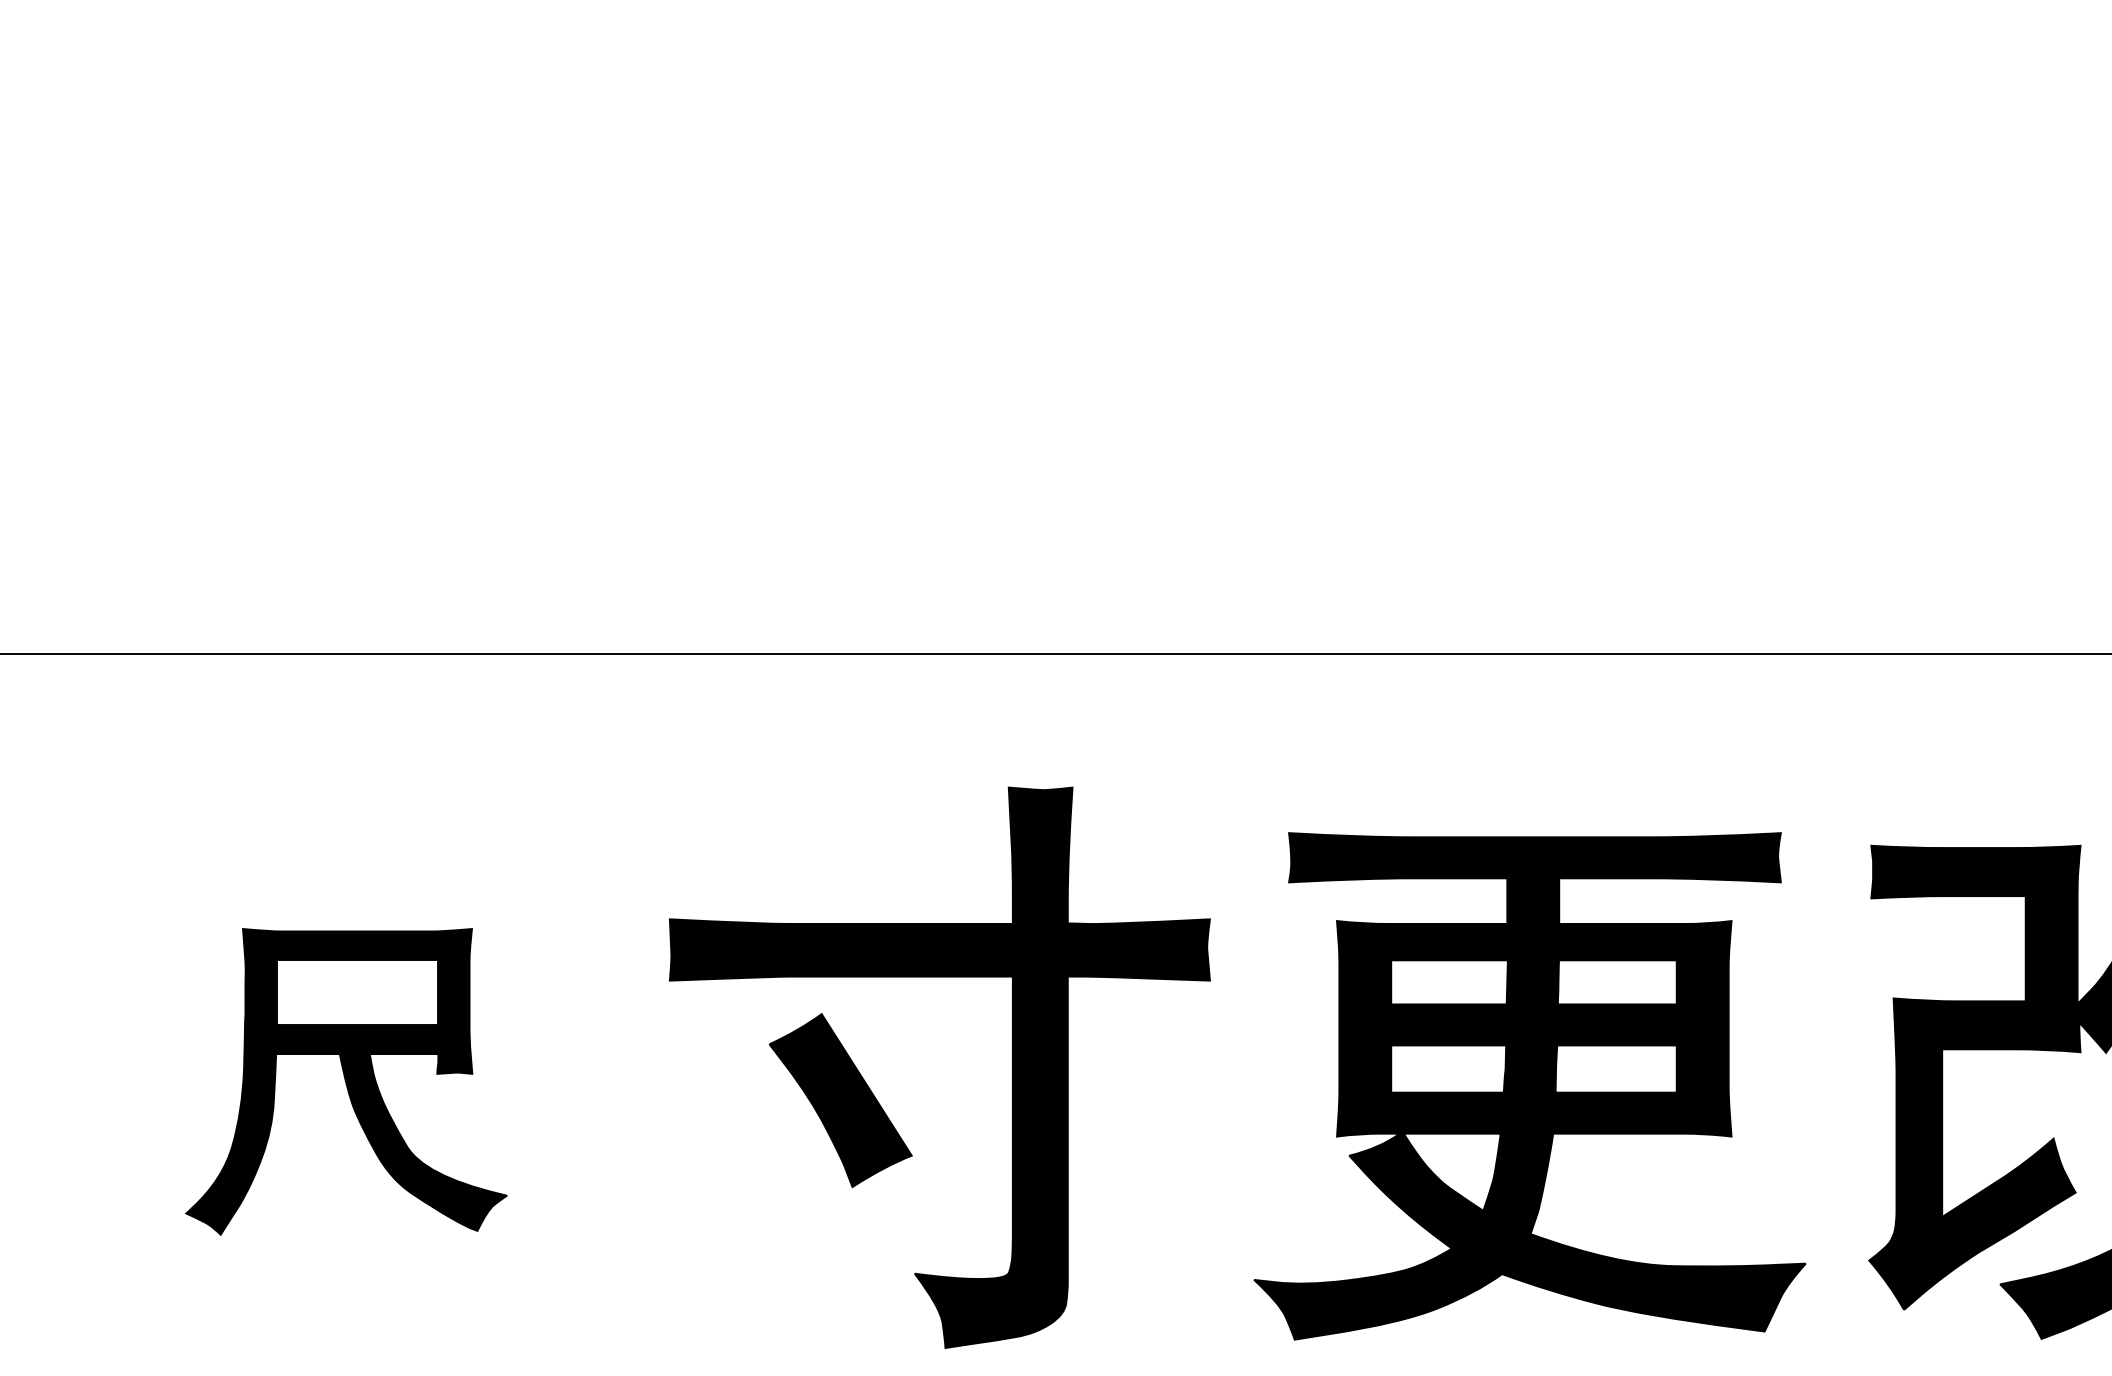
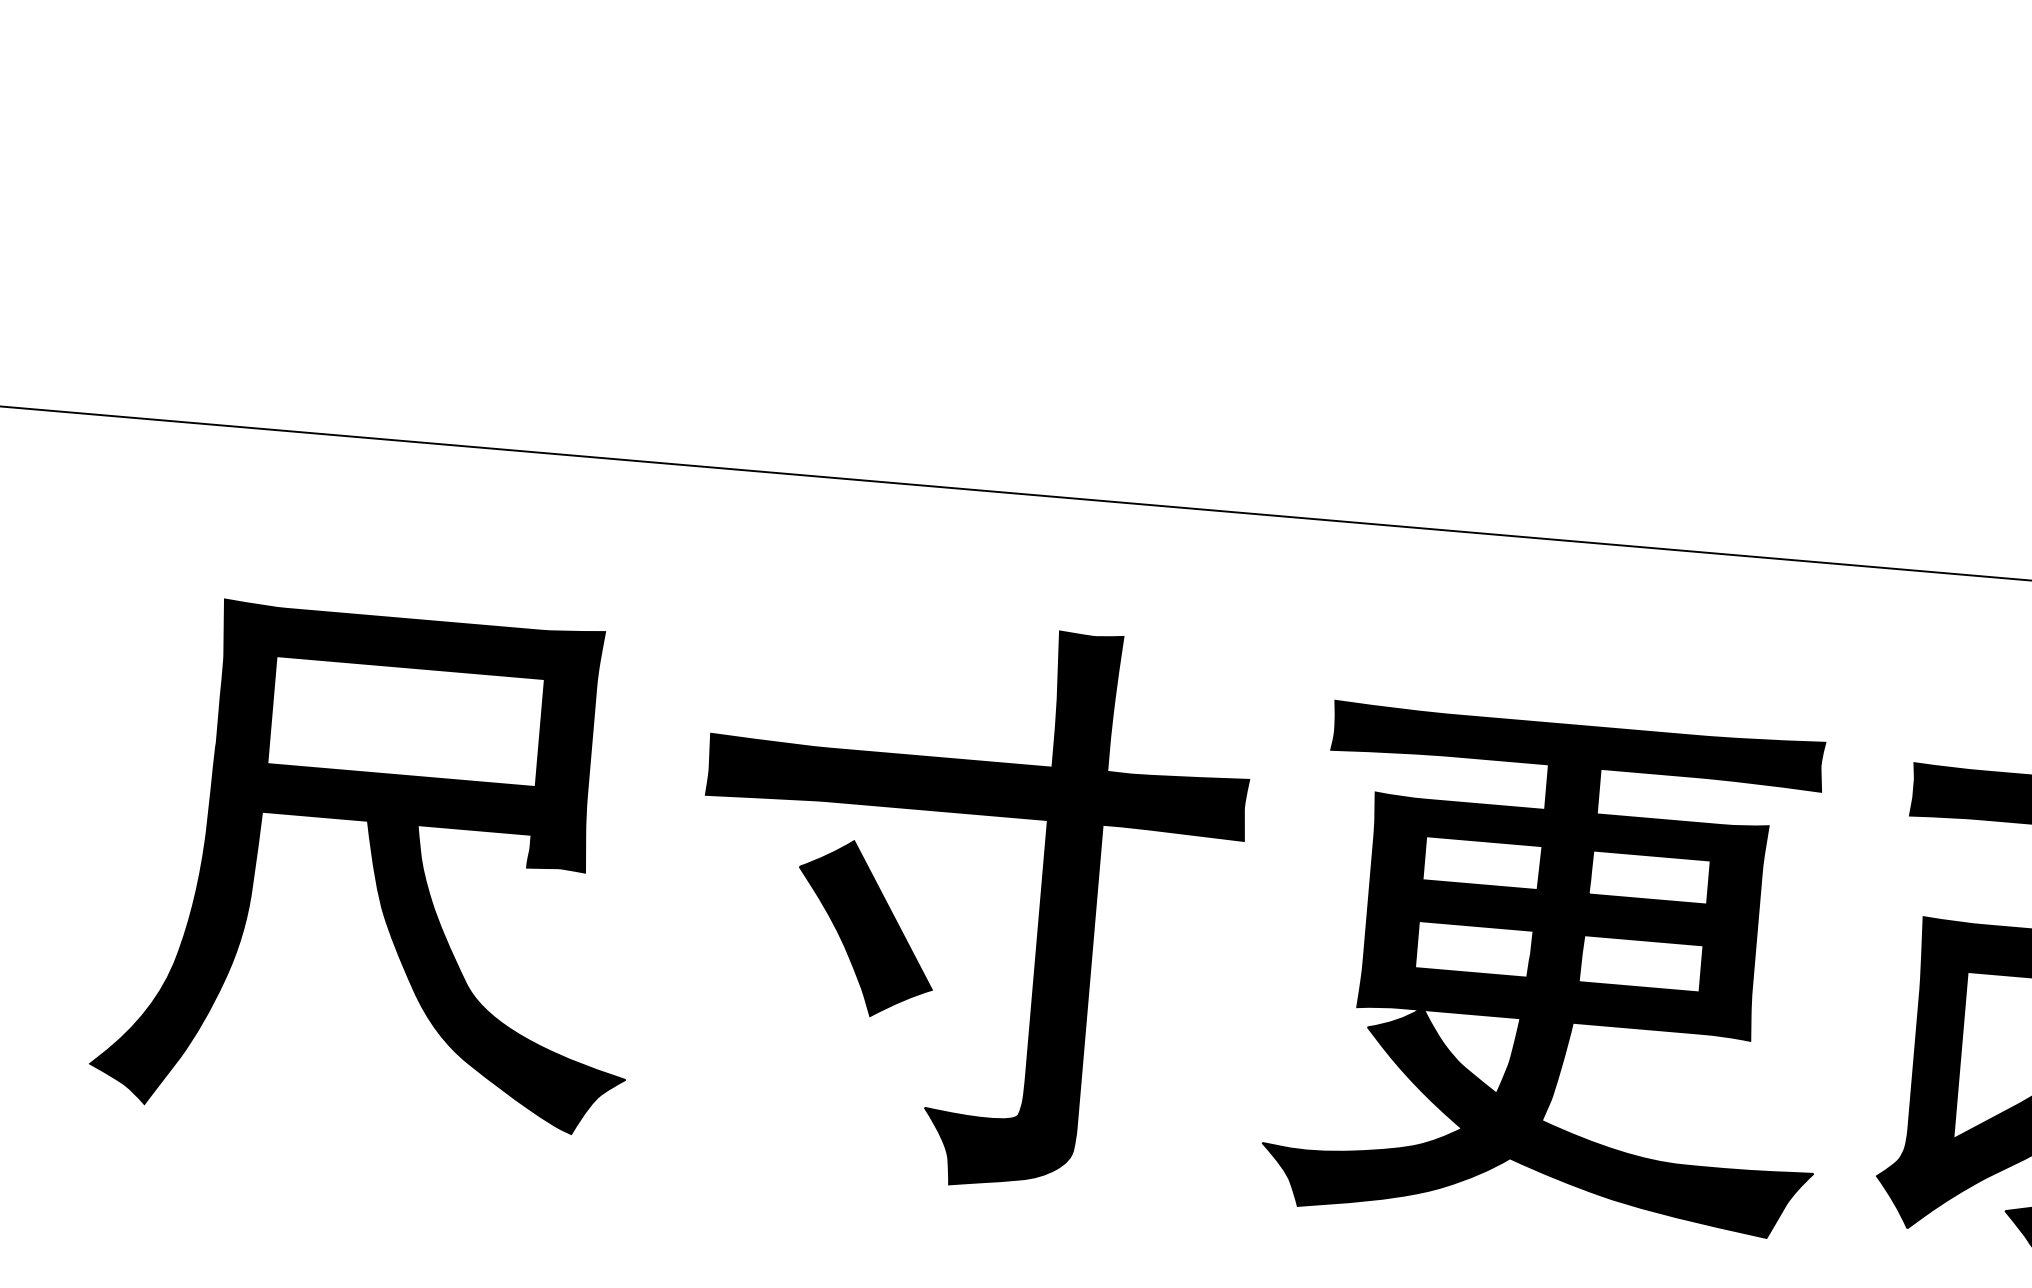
part: (346, 1081) -> (375, 867), size x1.67

